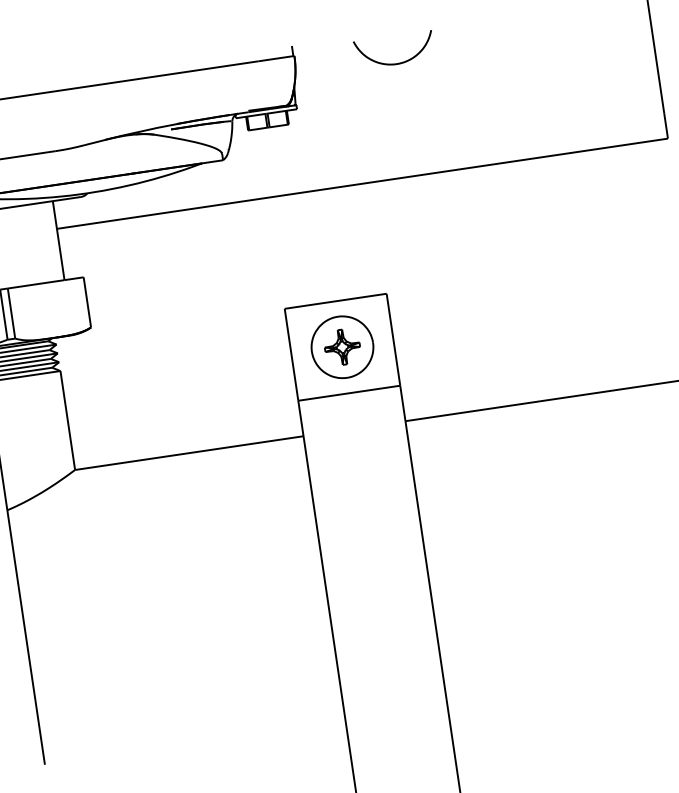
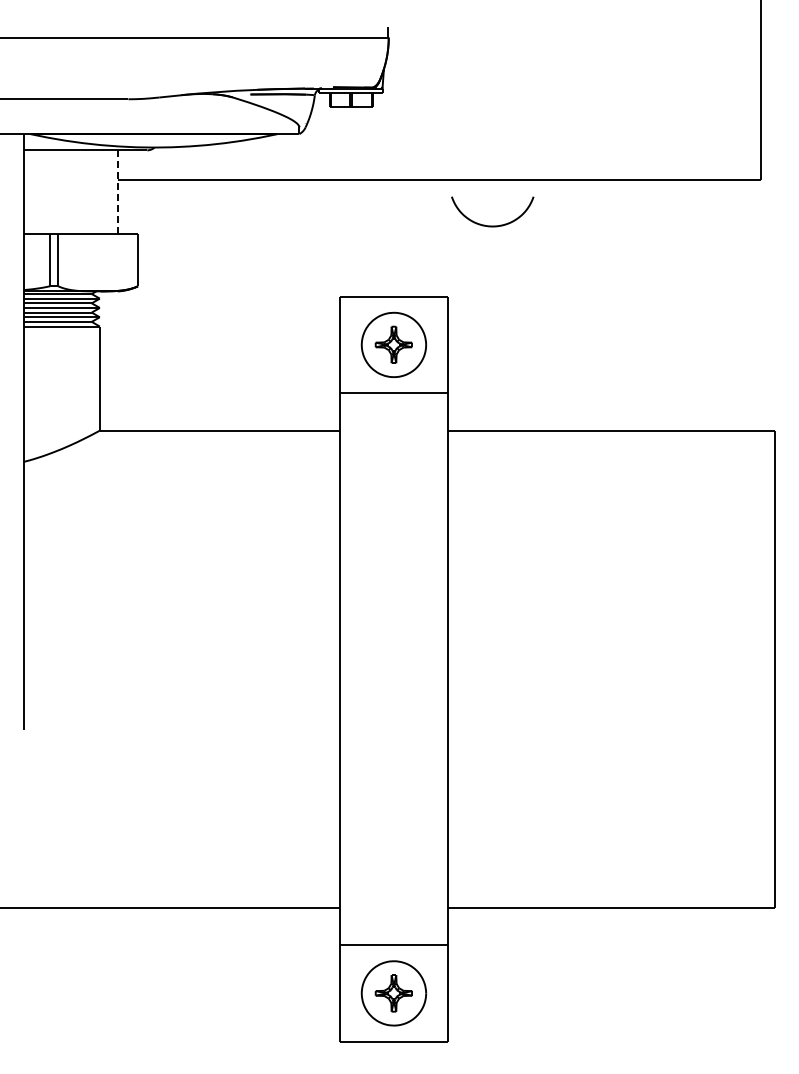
curve: (396, 63) -> (492, 225), moved
line: (58, 240) -> (117, 191), solid -> dashed

